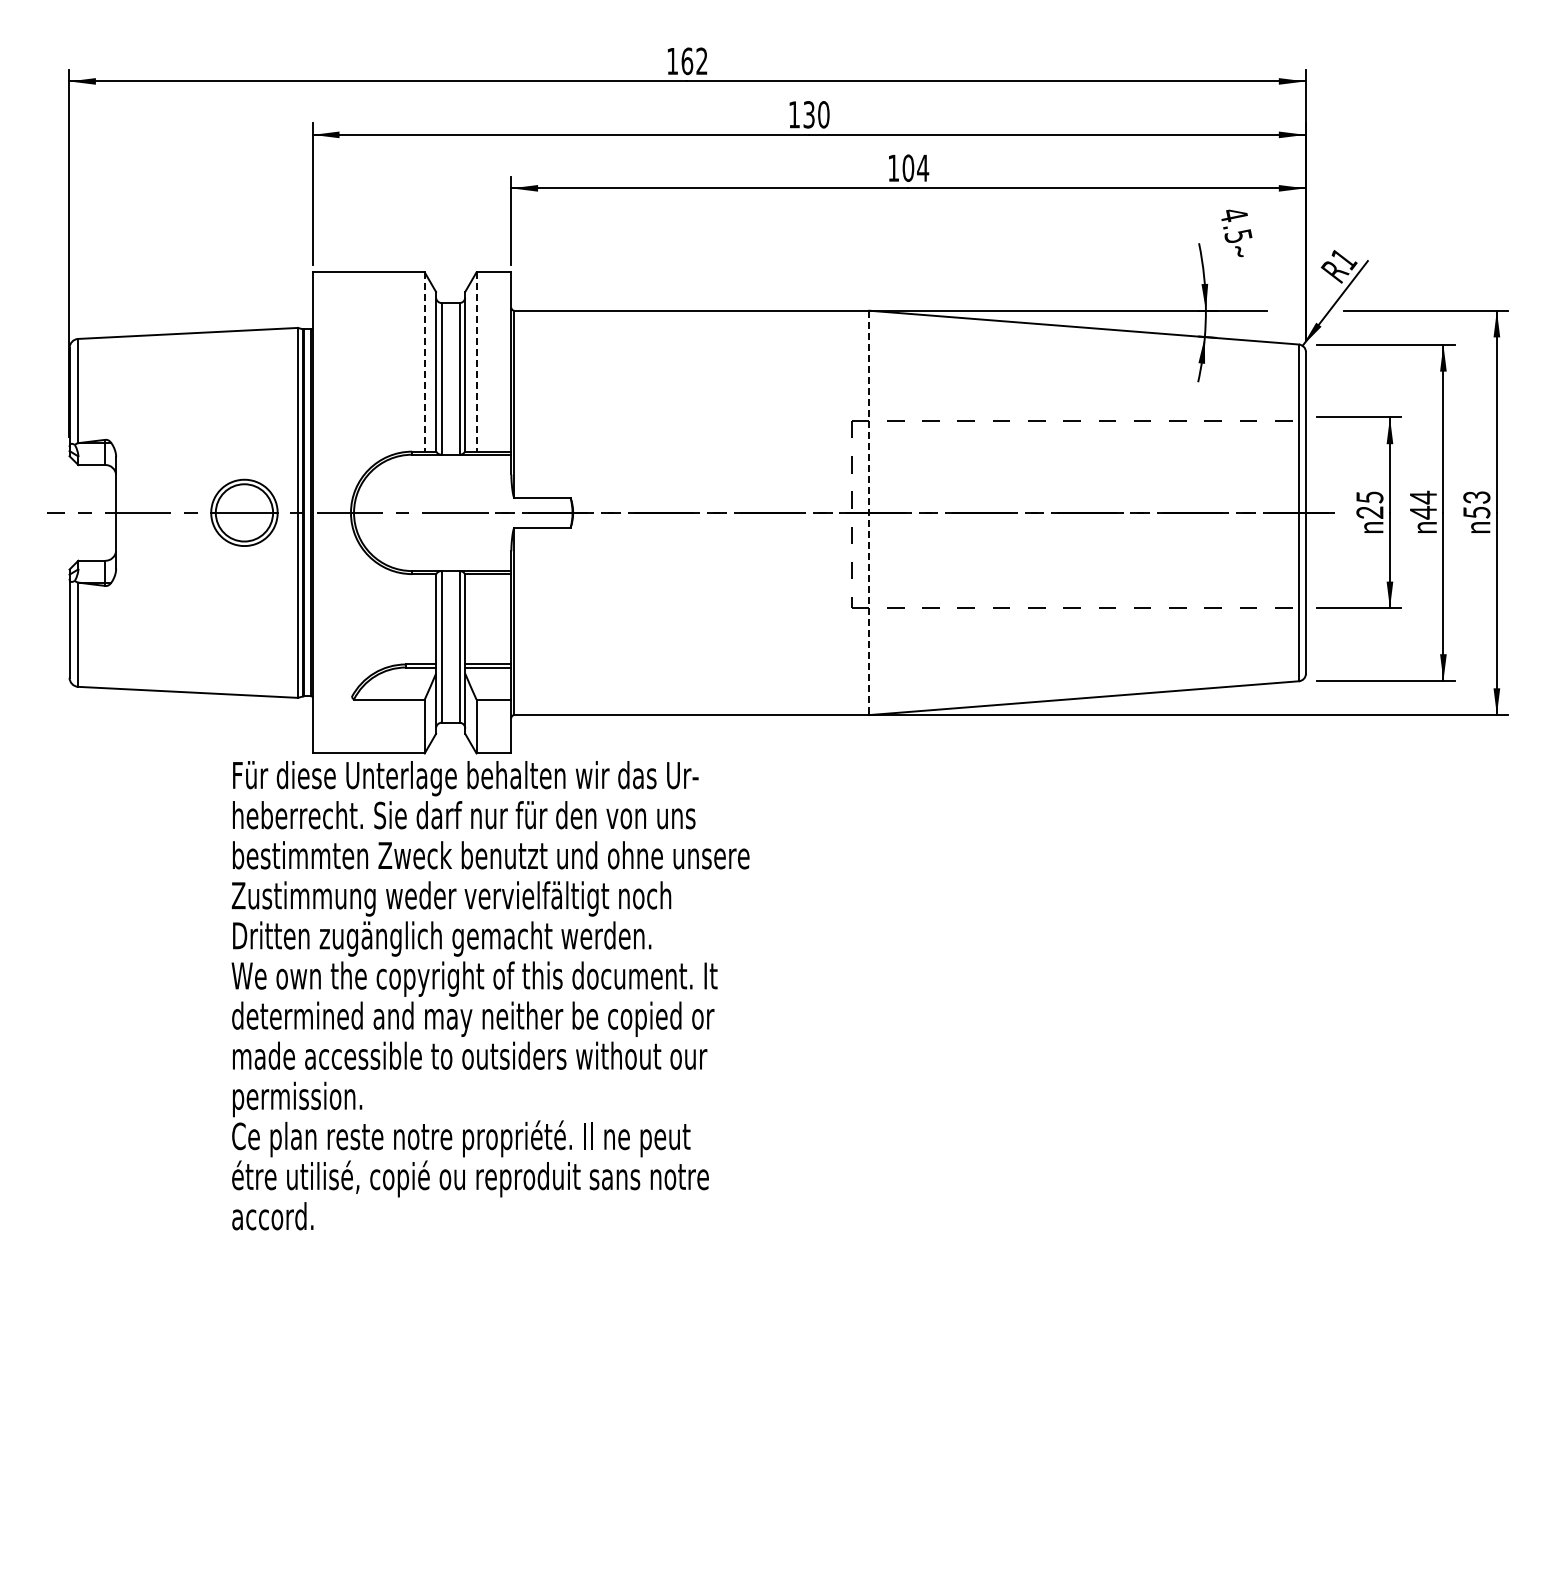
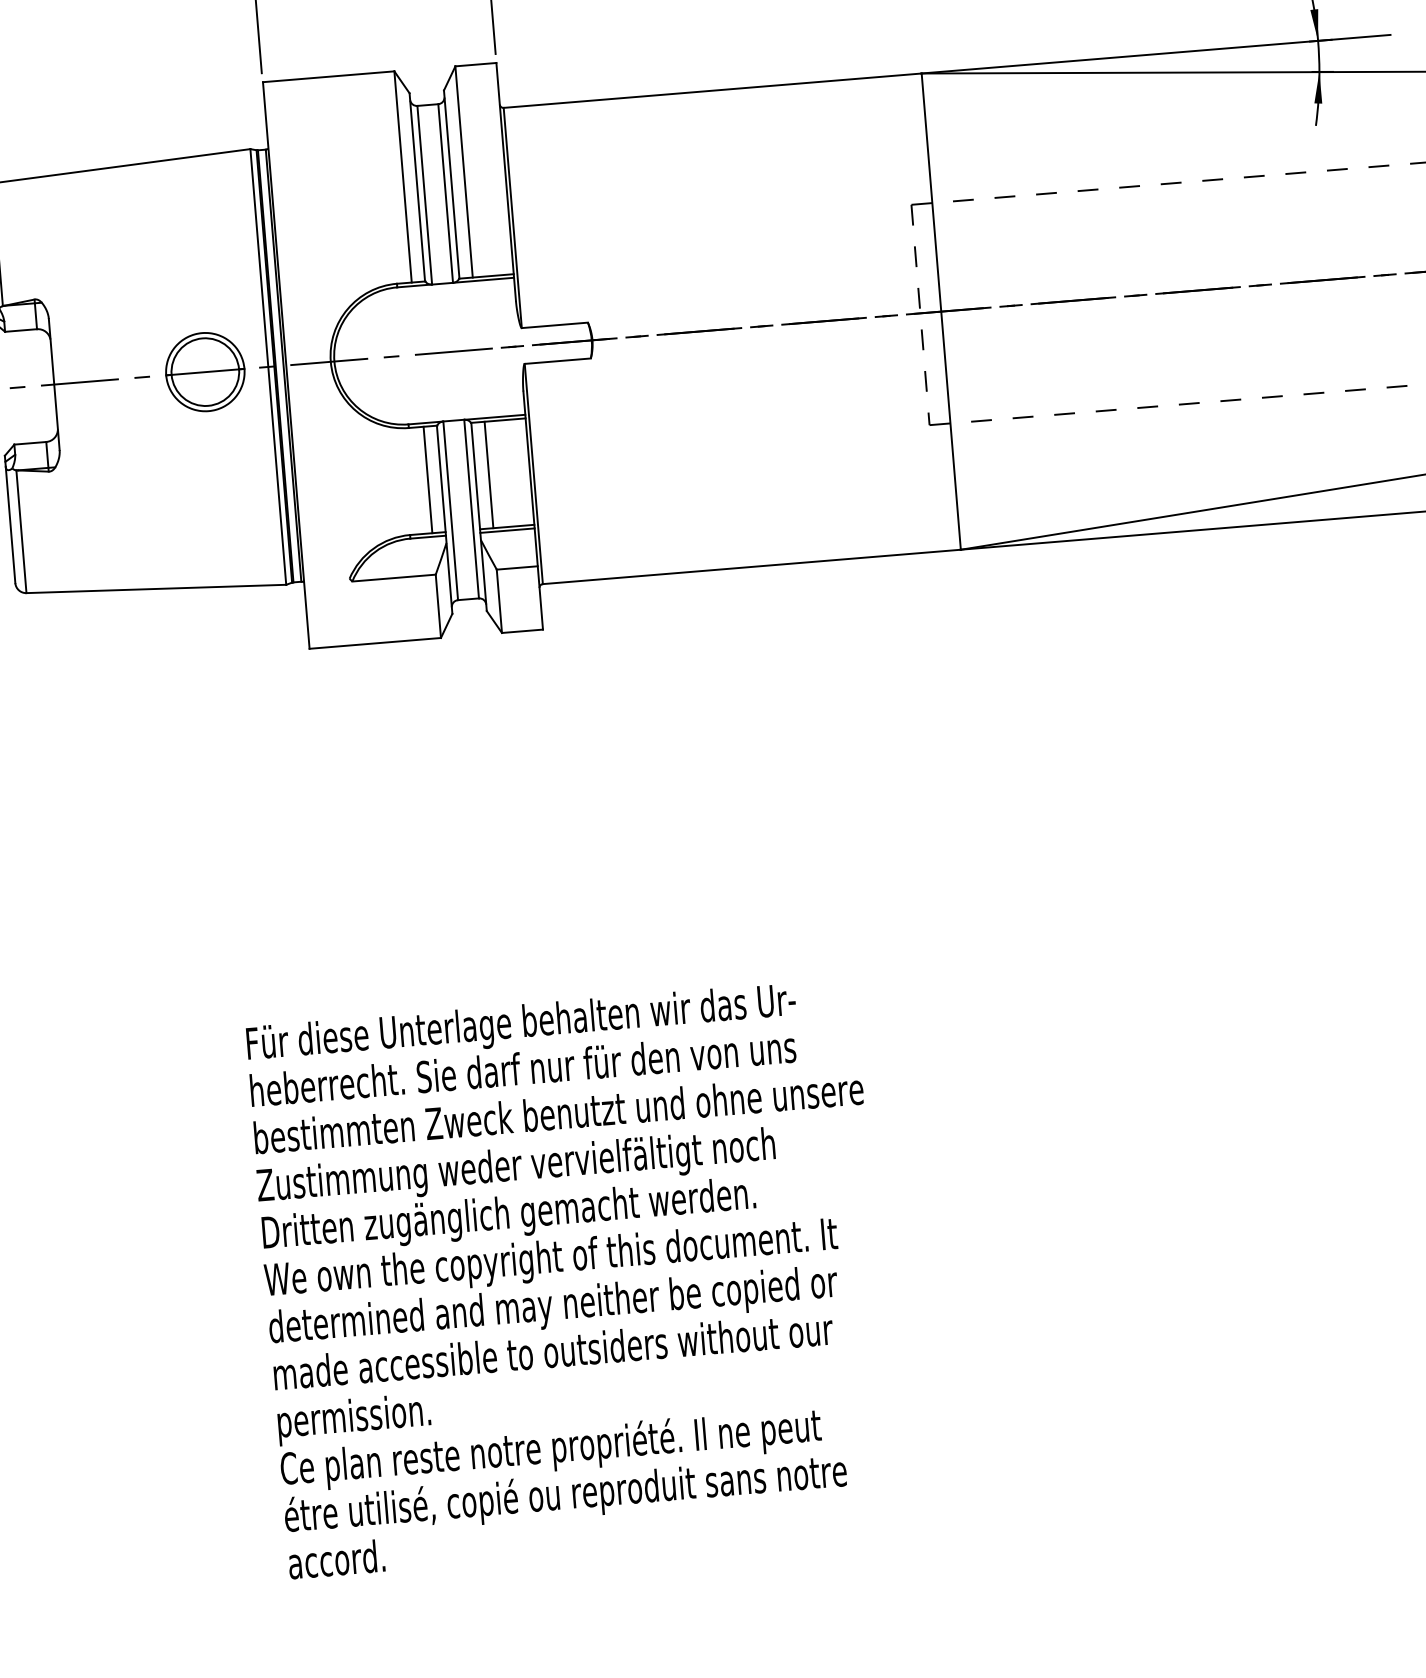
line: (424, 362) -> (402, 177), dashed -> solid
line: (476, 362) -> (464, 172), dashed -> solid
line: (869, 513) -> (941, 312), dashed -> solid
line: (424, 619) -> (427, 480), added
line: (476, 619) -> (488, 475), added
text: (490, 995) -> (571, 1278), moved

